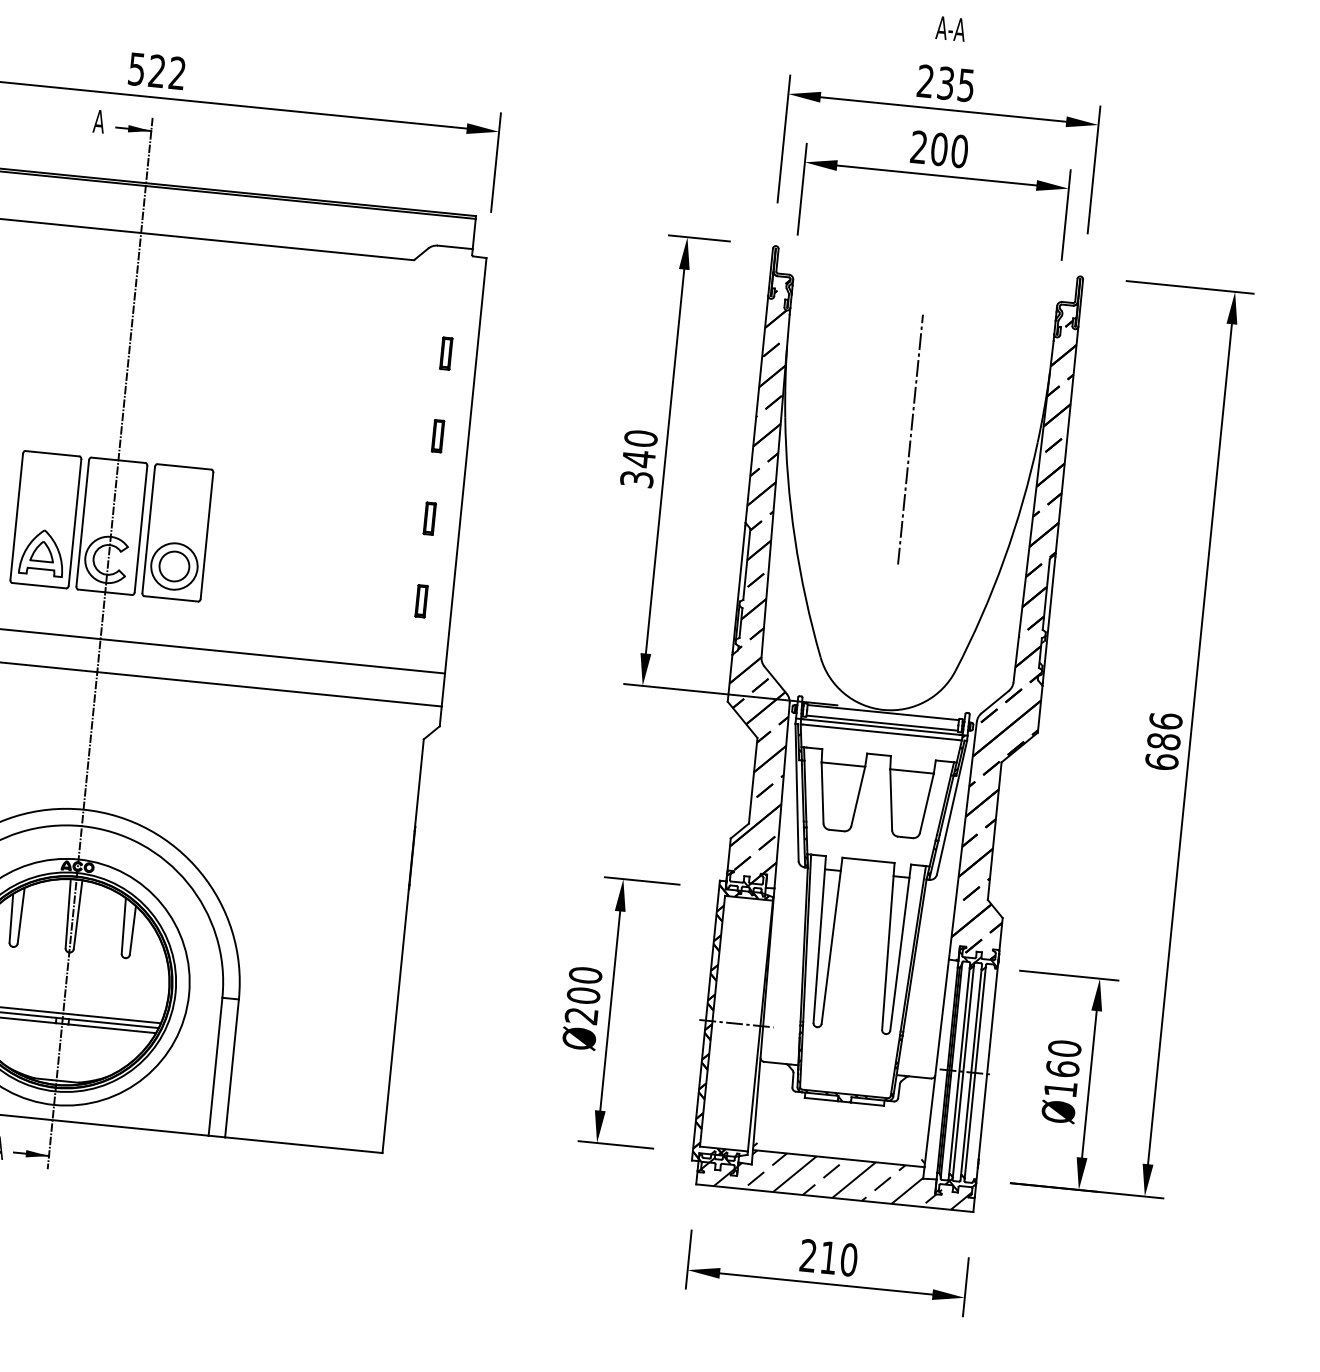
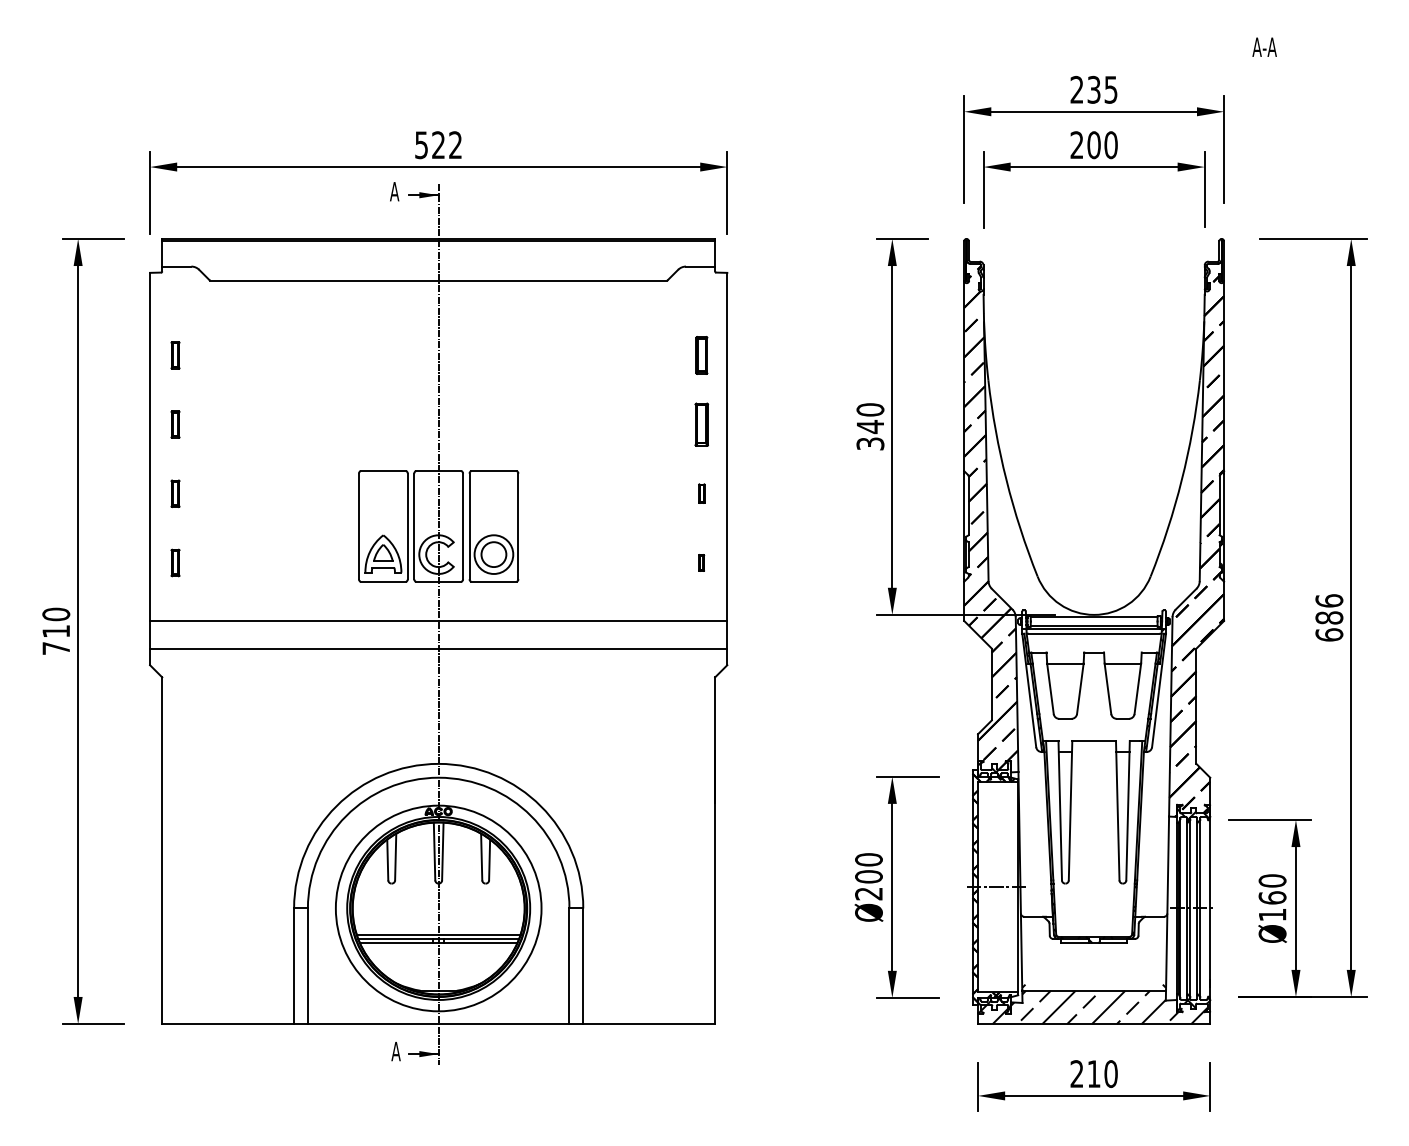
text: (950, 27) -> (1264, 46), moved
part: (445, 353) -> (701, 355), size x1.4
part: (437, 435) -> (701, 424), size x1.6
line: (910, 439) -> (1094, 388), removed
part: (429, 518) -> (701, 493), size x0.7
part: (421, 600) -> (701, 562), size x0.6

